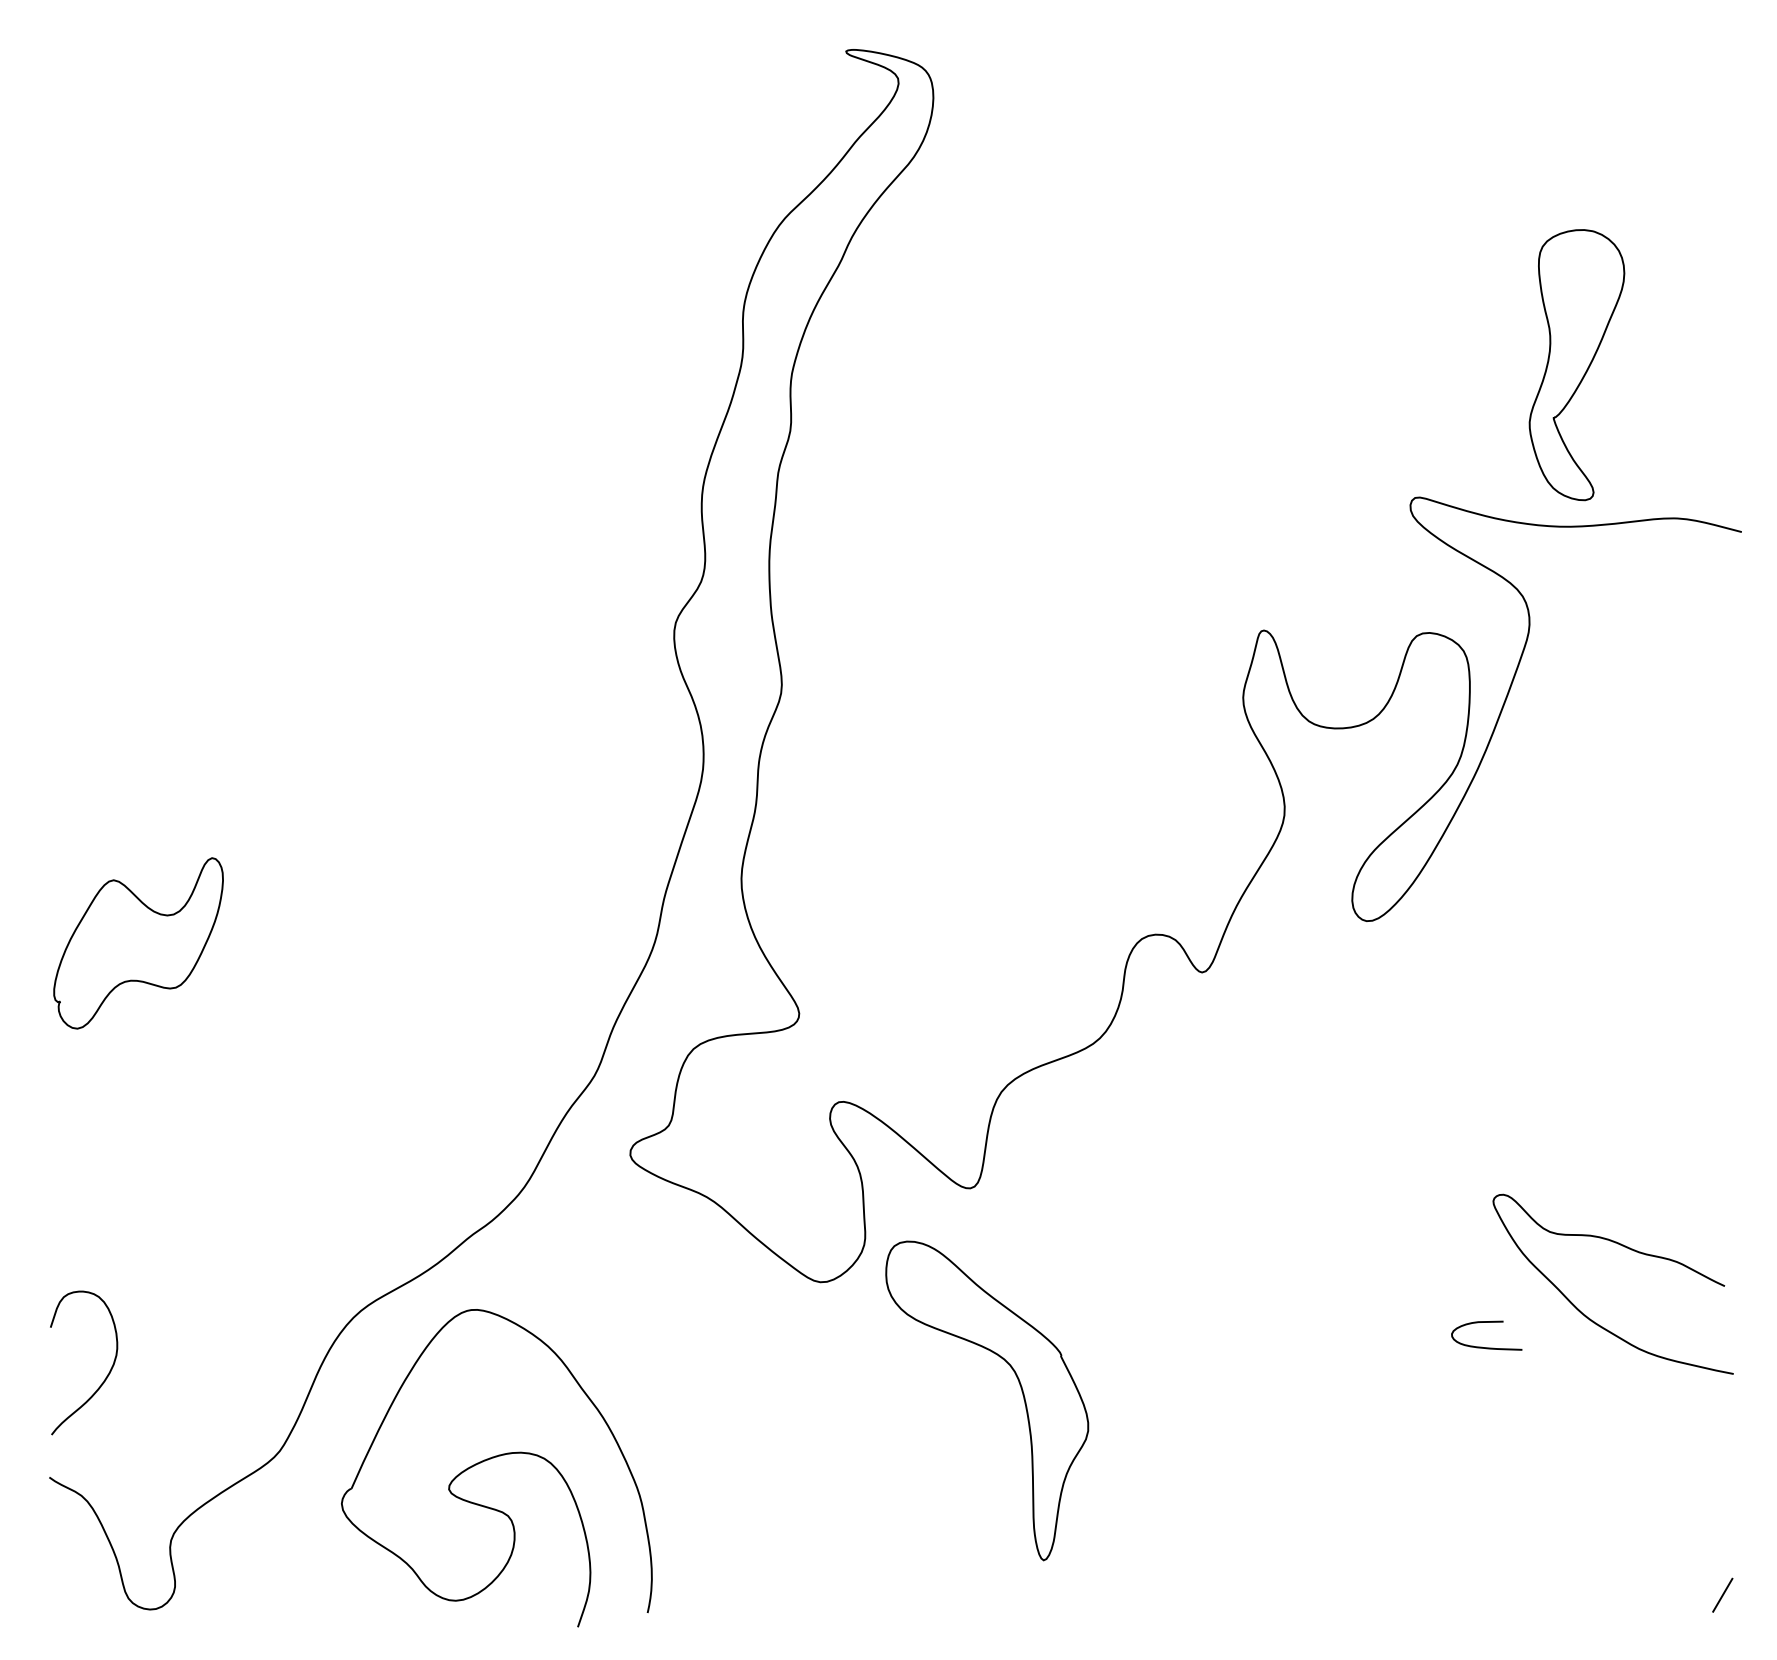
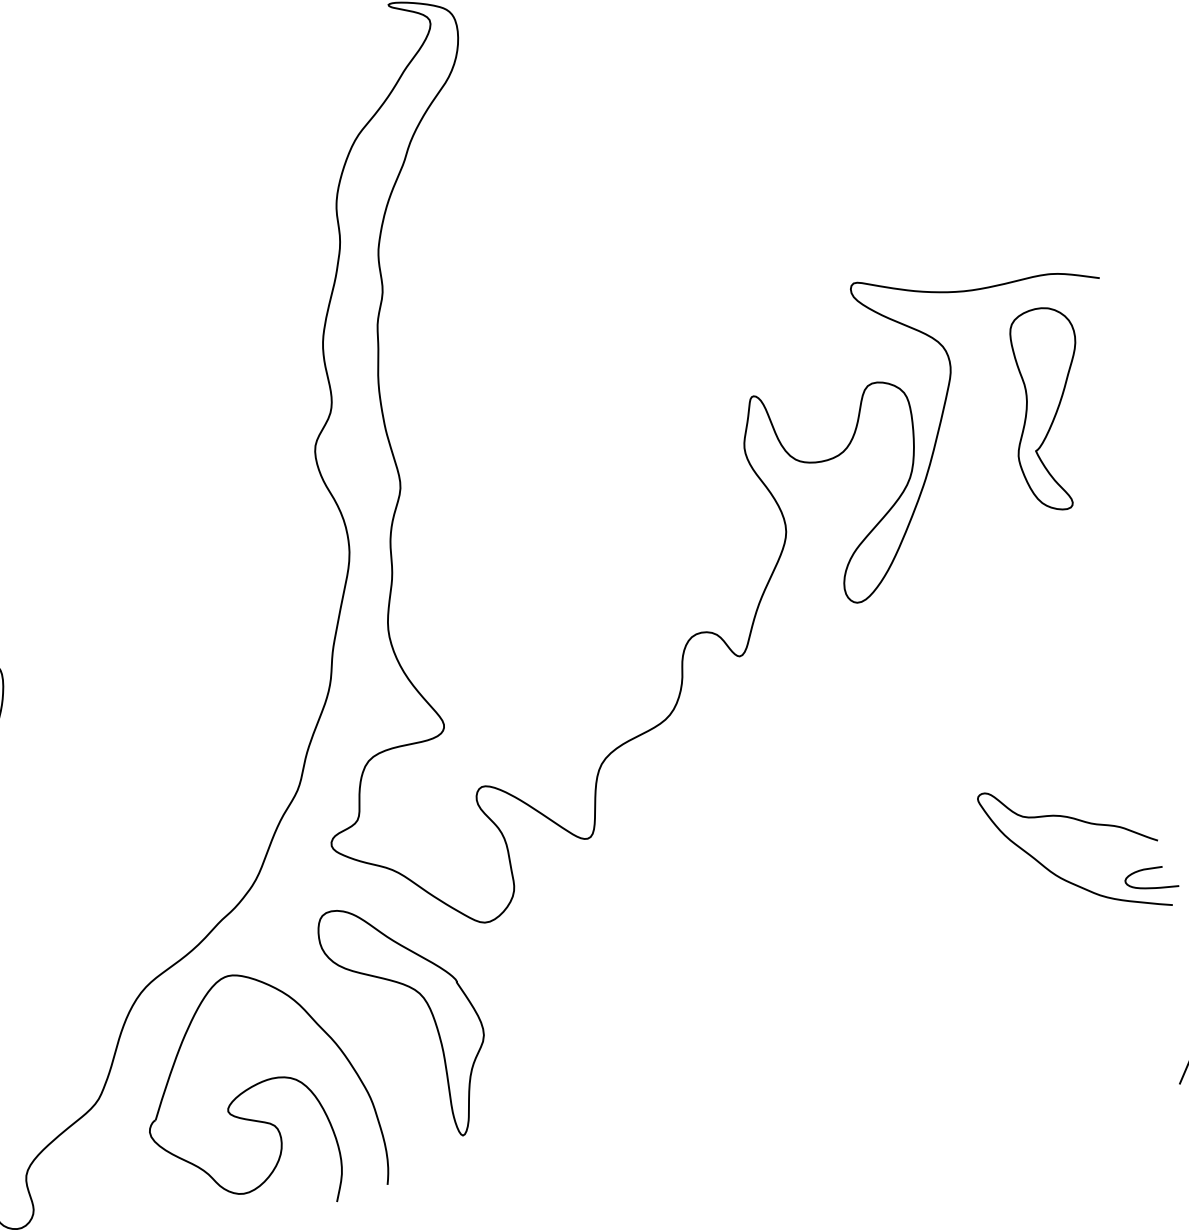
part: (1576, 365) -> (1048, 409), moved
curve: (1482, 1346) -> (1149, 887), moved
part: (1020, 1388) -> (429, 1009), moved

